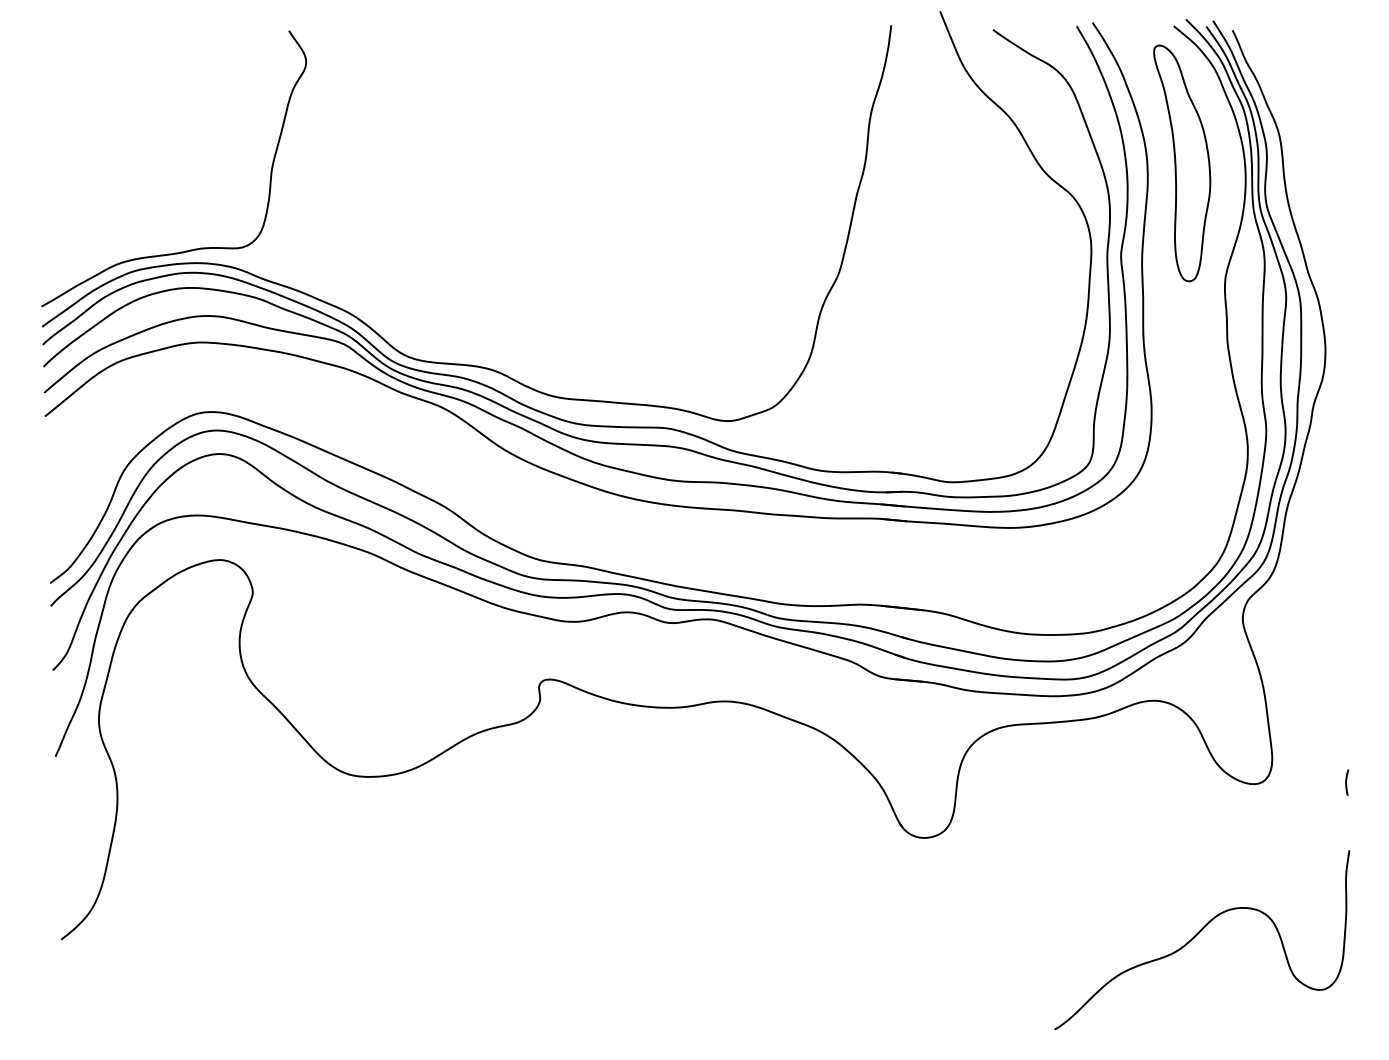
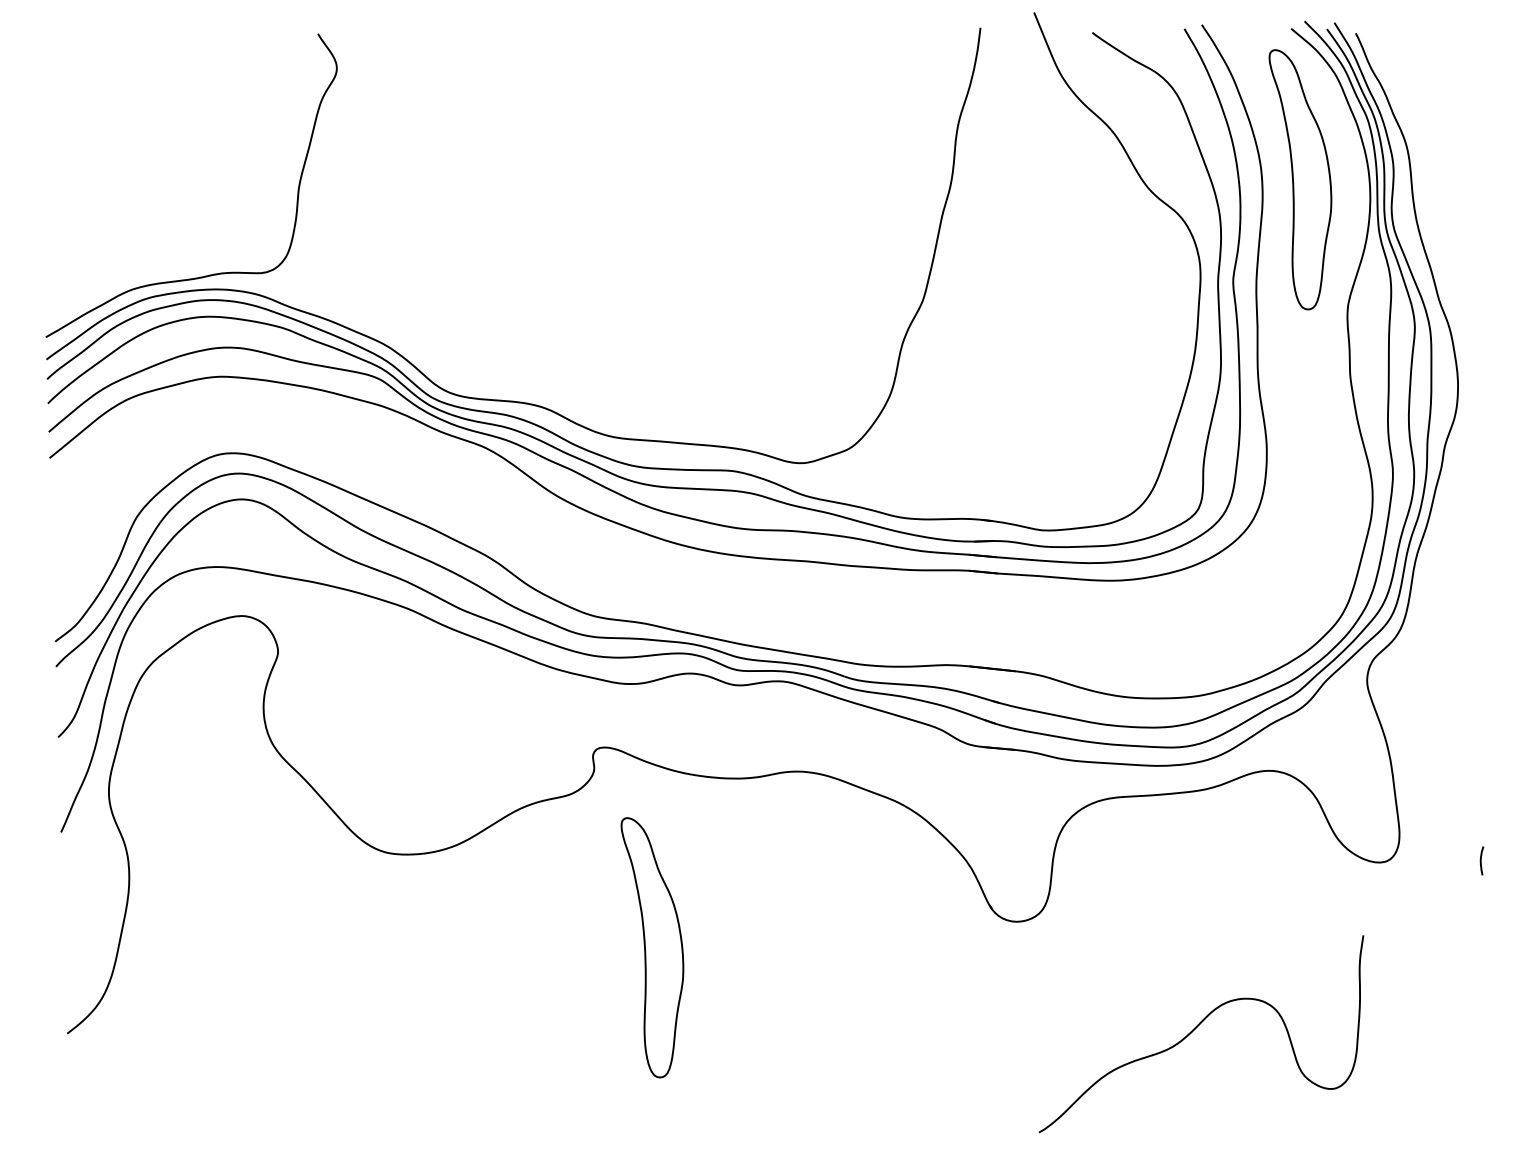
part: (593, 861) -> (652, 947), added
curve: (1197, 935) -> (1196, 1028), moved

